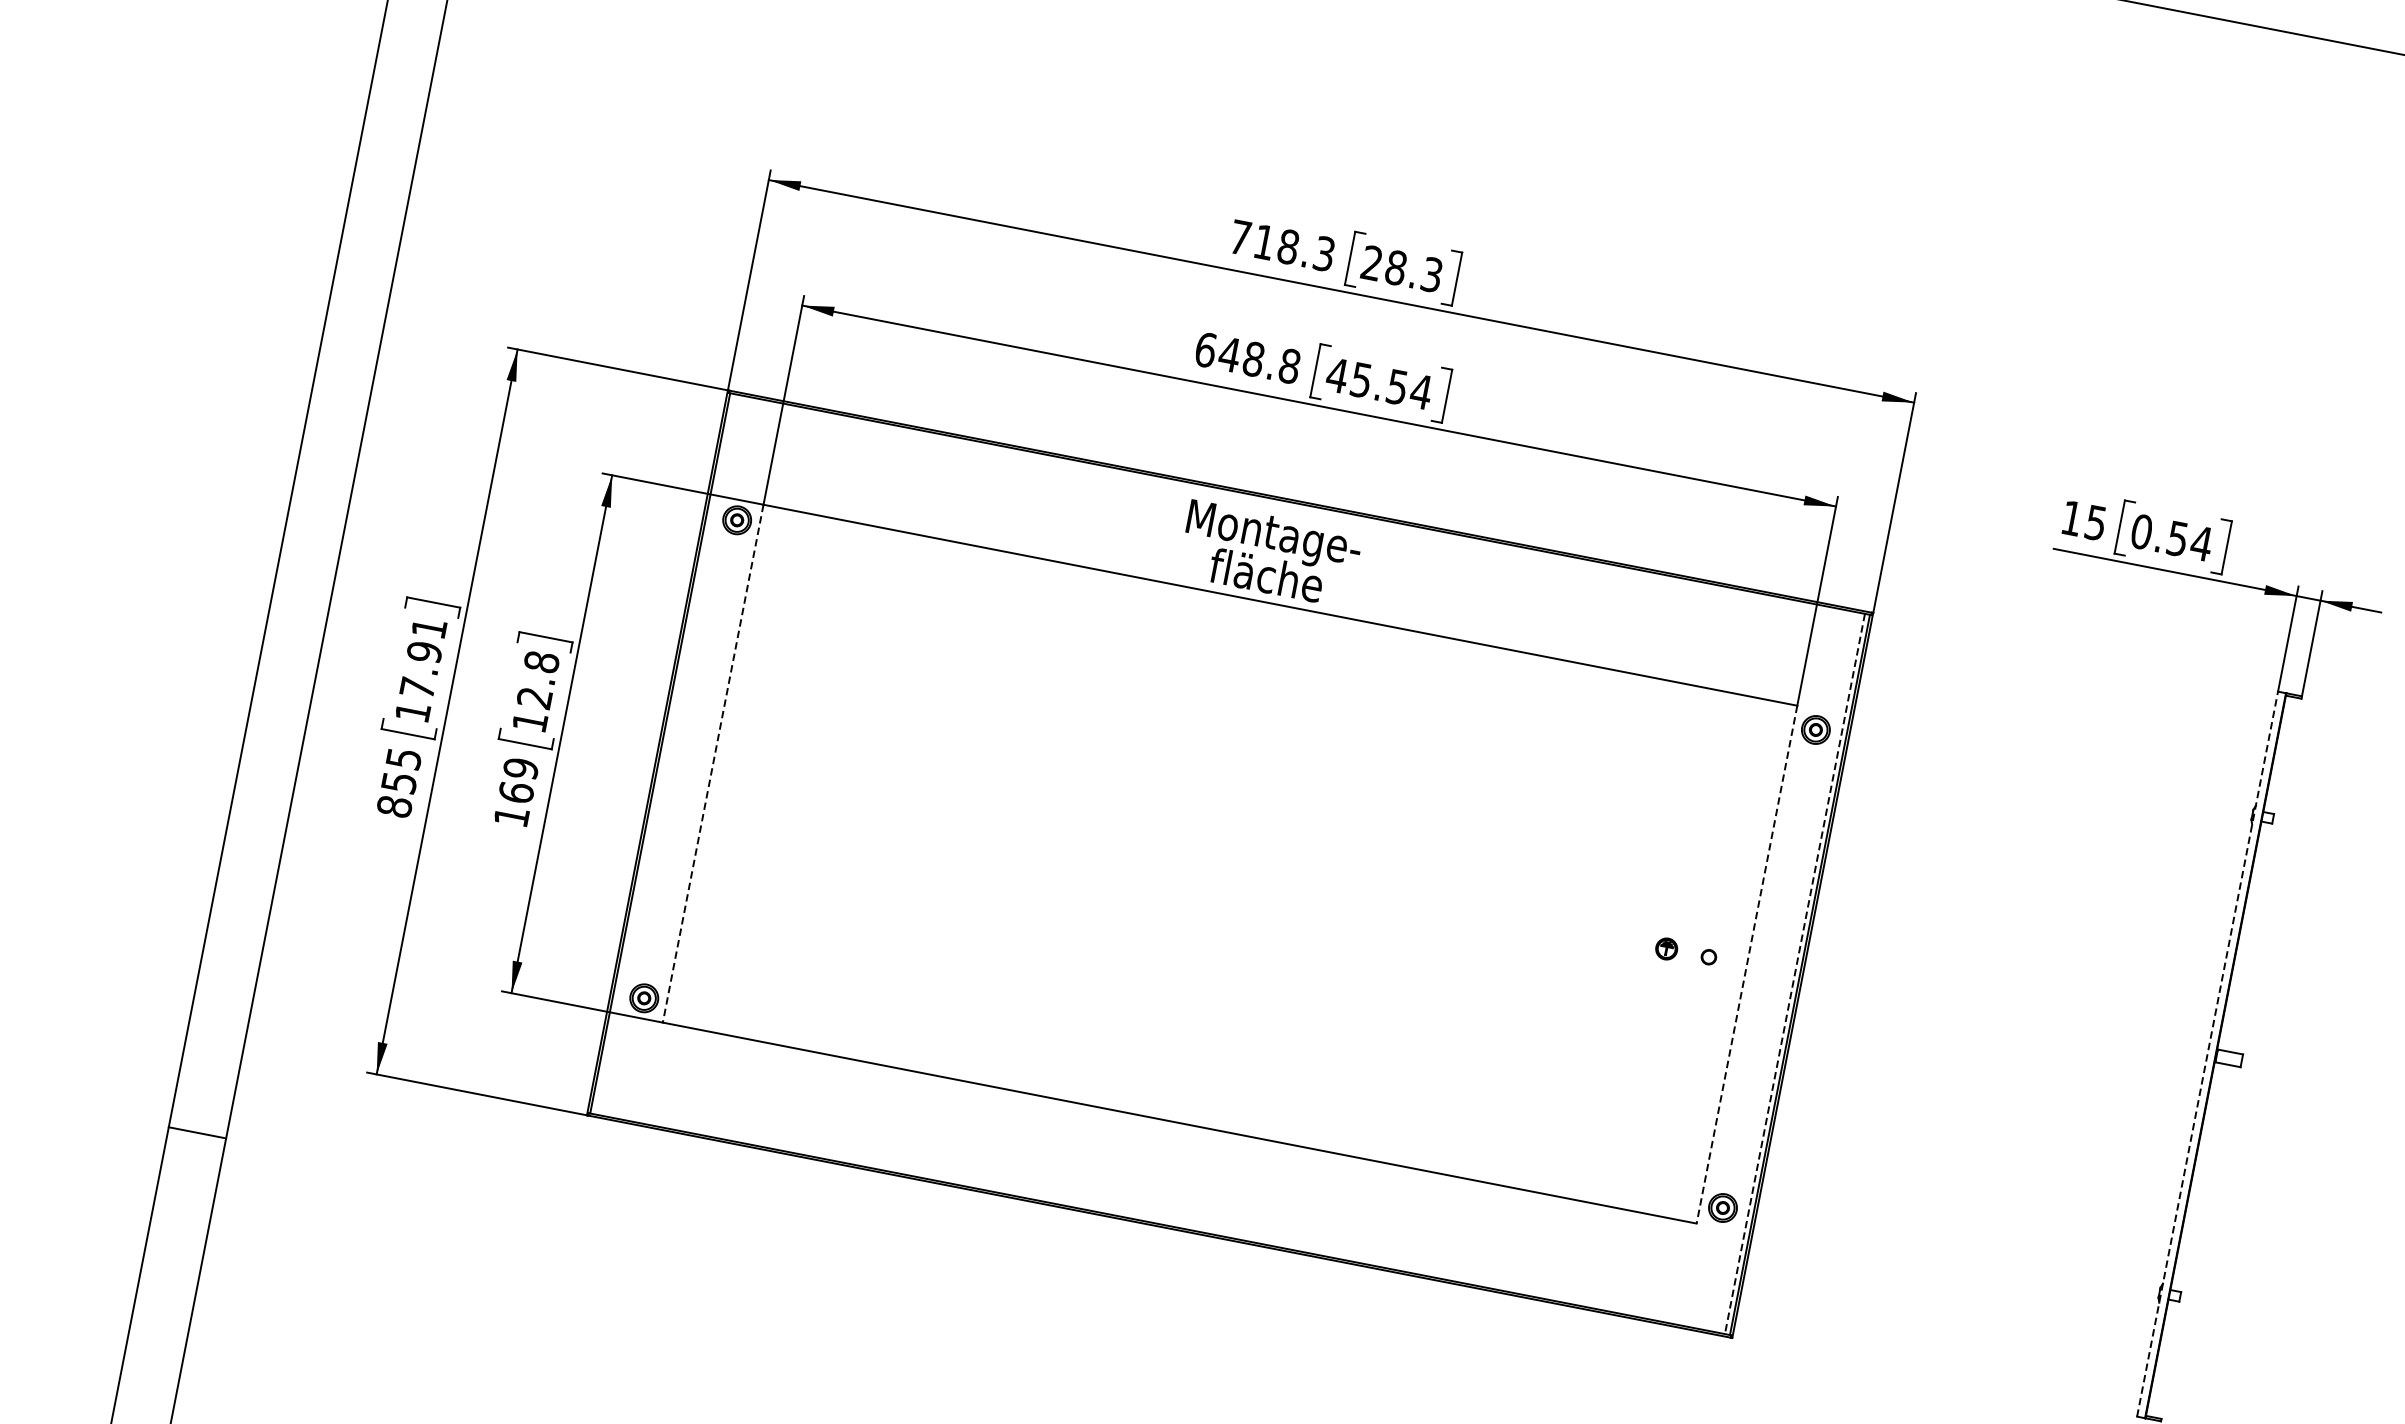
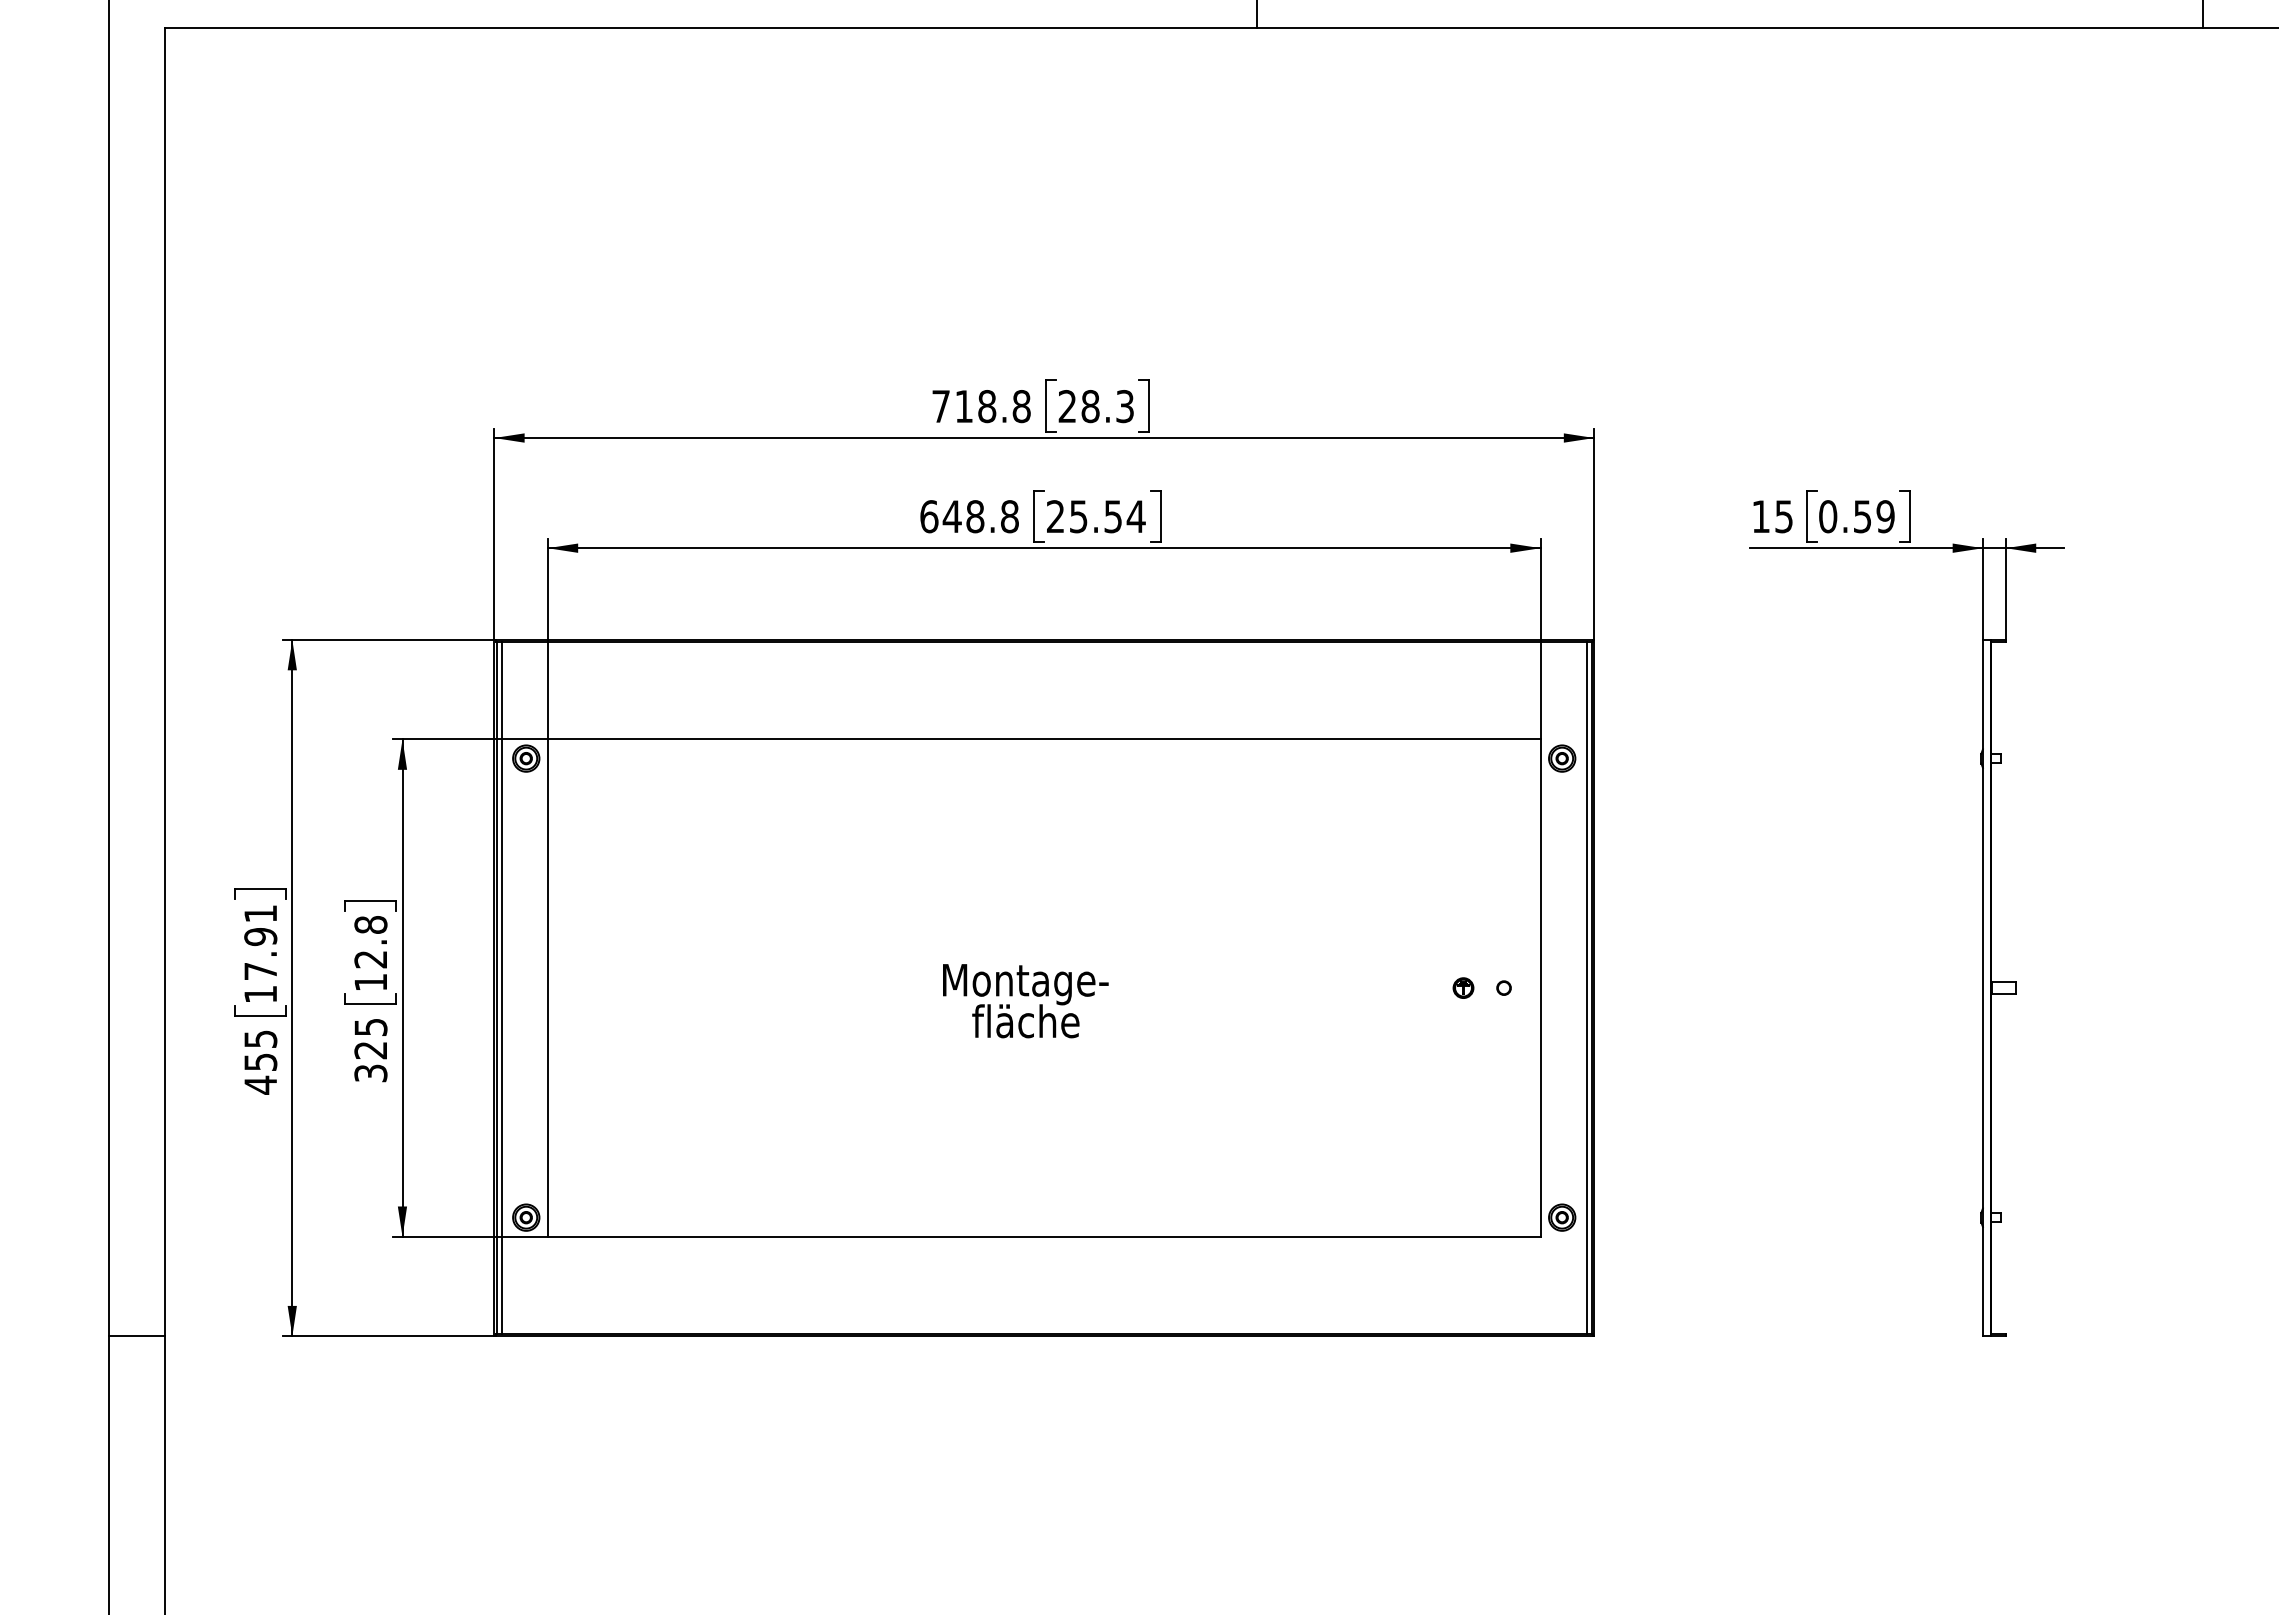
text: (1324, 253) -> (1021, 406), 718.3 -> 718.8
text: (1337, 375) -> (1055, 516), 45.54 -> 25.54
text: (2201, 543) -> (1885, 516), 0.54 -> 0.59
text: (1270, 554) -> (1025, 1001), moved
line: (665, 753) -> (501, 987), added
line: (712, 764) -> (547, 988), dashed -> solid
text: (515, 792) -> (370, 1050), 169 -> 325
text: (394, 805) -> (260, 1084), 855 -> 455
line: (1746, 964) -> (1540, 988), dashed -> solid
line: (1794, 974) -> (1586, 988), dashed -> solid
line: (2207, 1053) -> (1982, 987), dashed -> solid
line: (196, 1132) -> (136, 1336), moved

